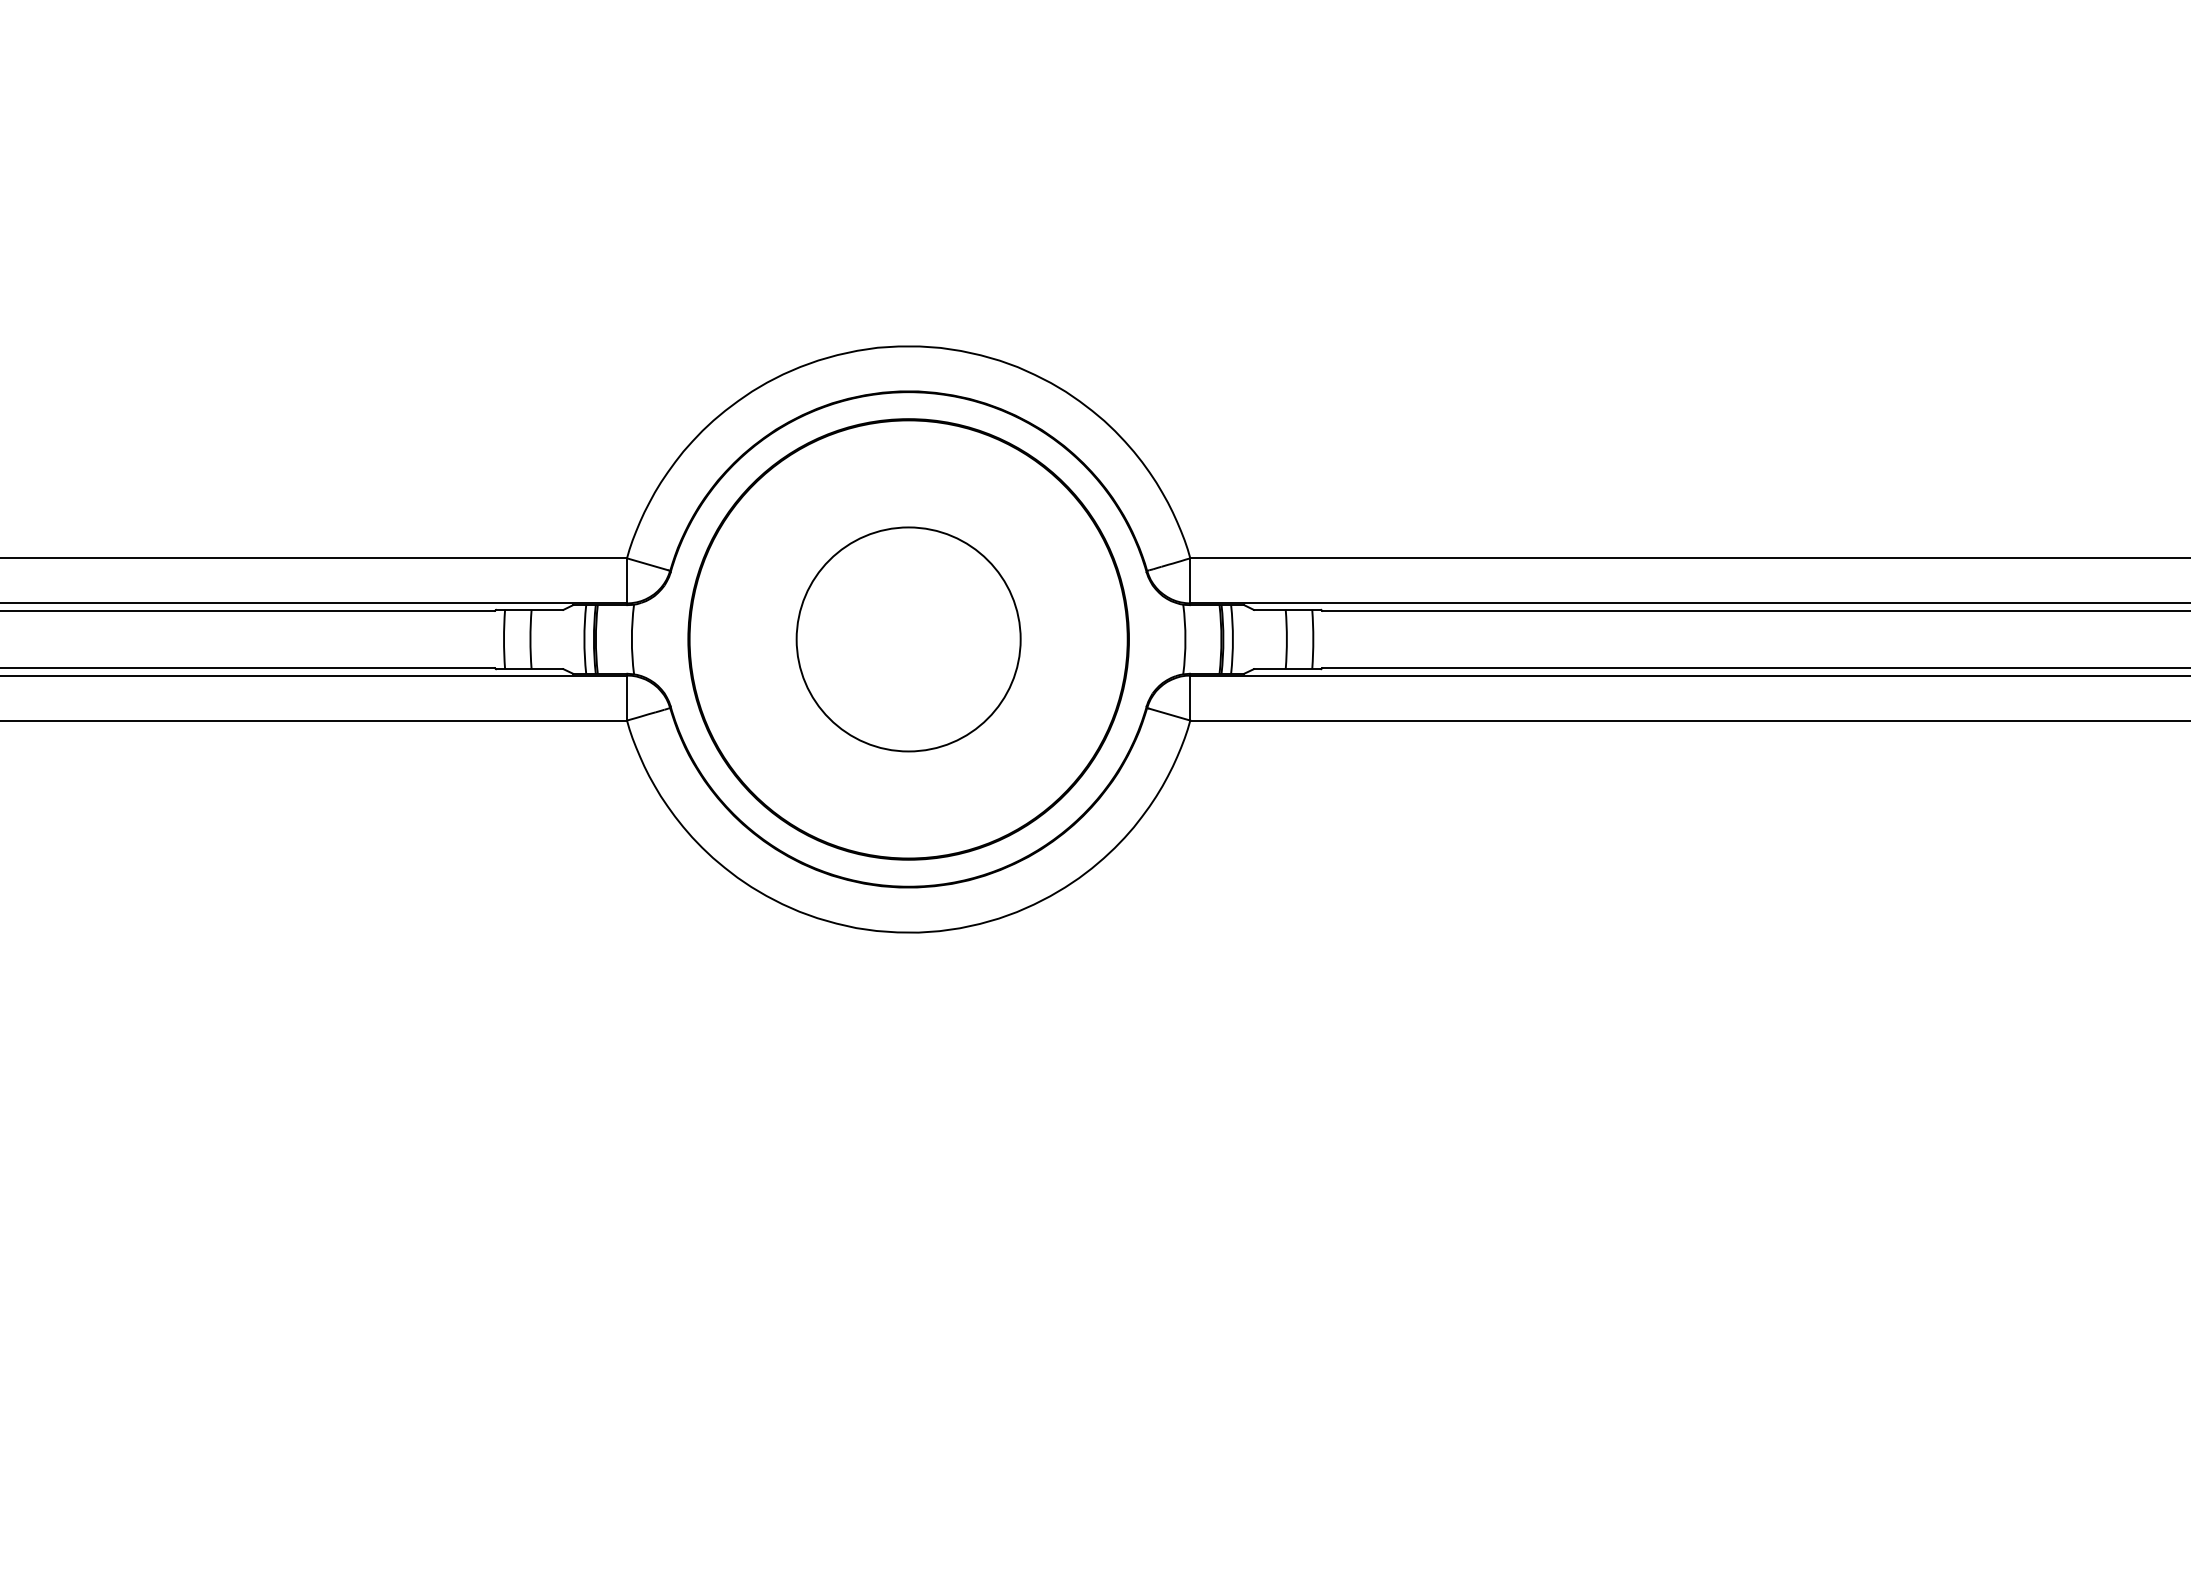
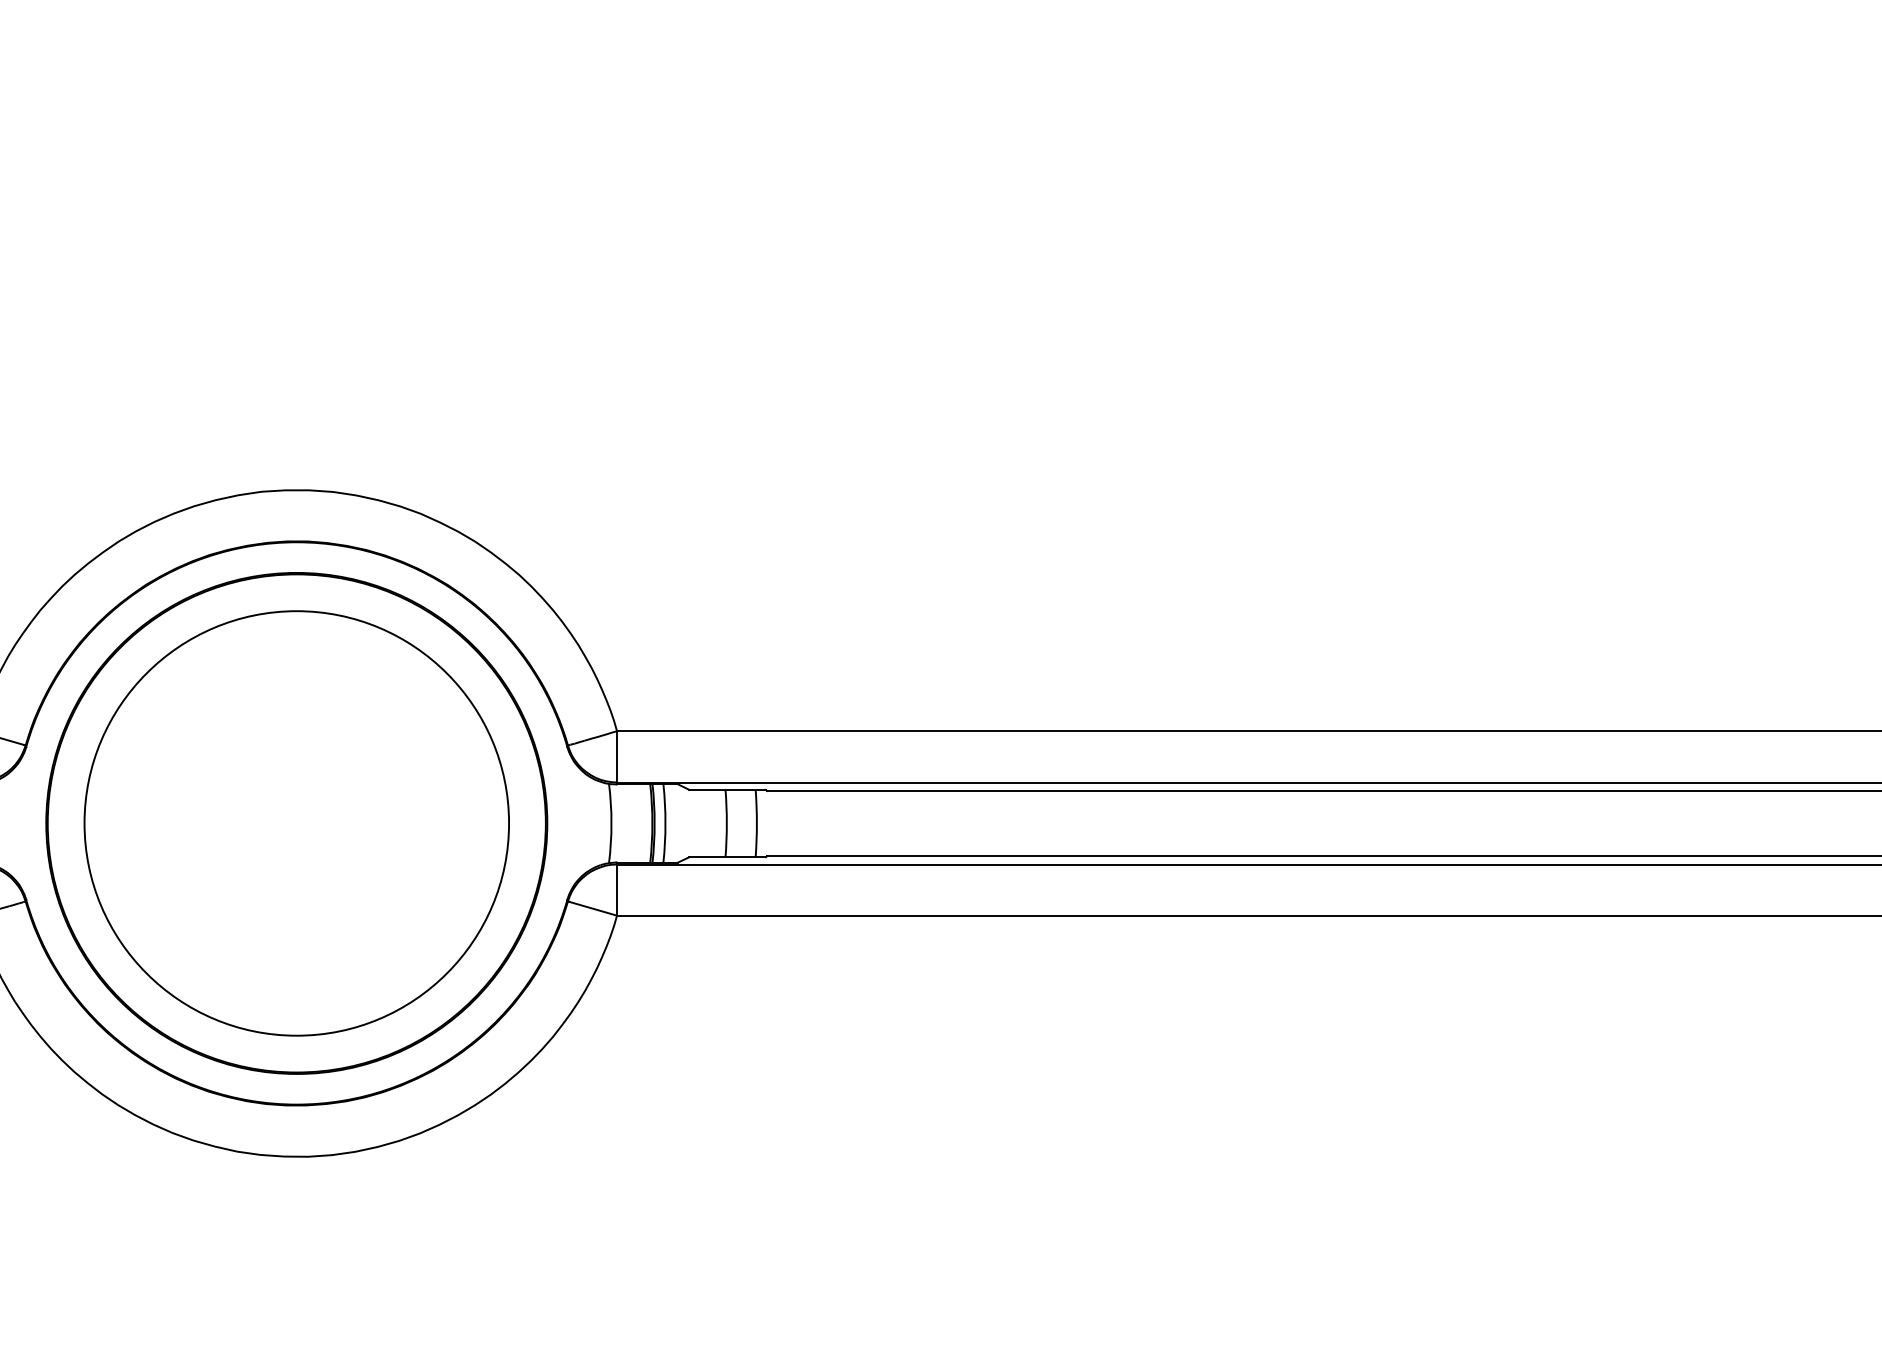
circle: (908, 639) -> (296, 823), size x1.67

